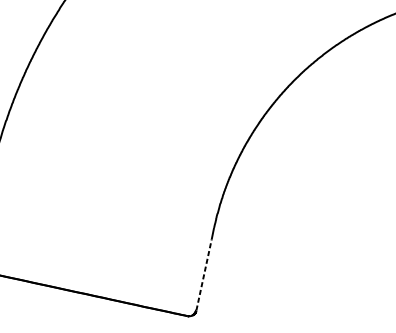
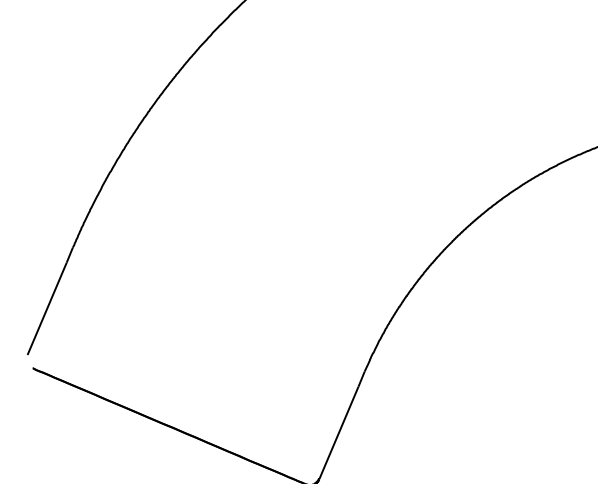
line: (204, 274) -> (339, 432), dashed -> solid

